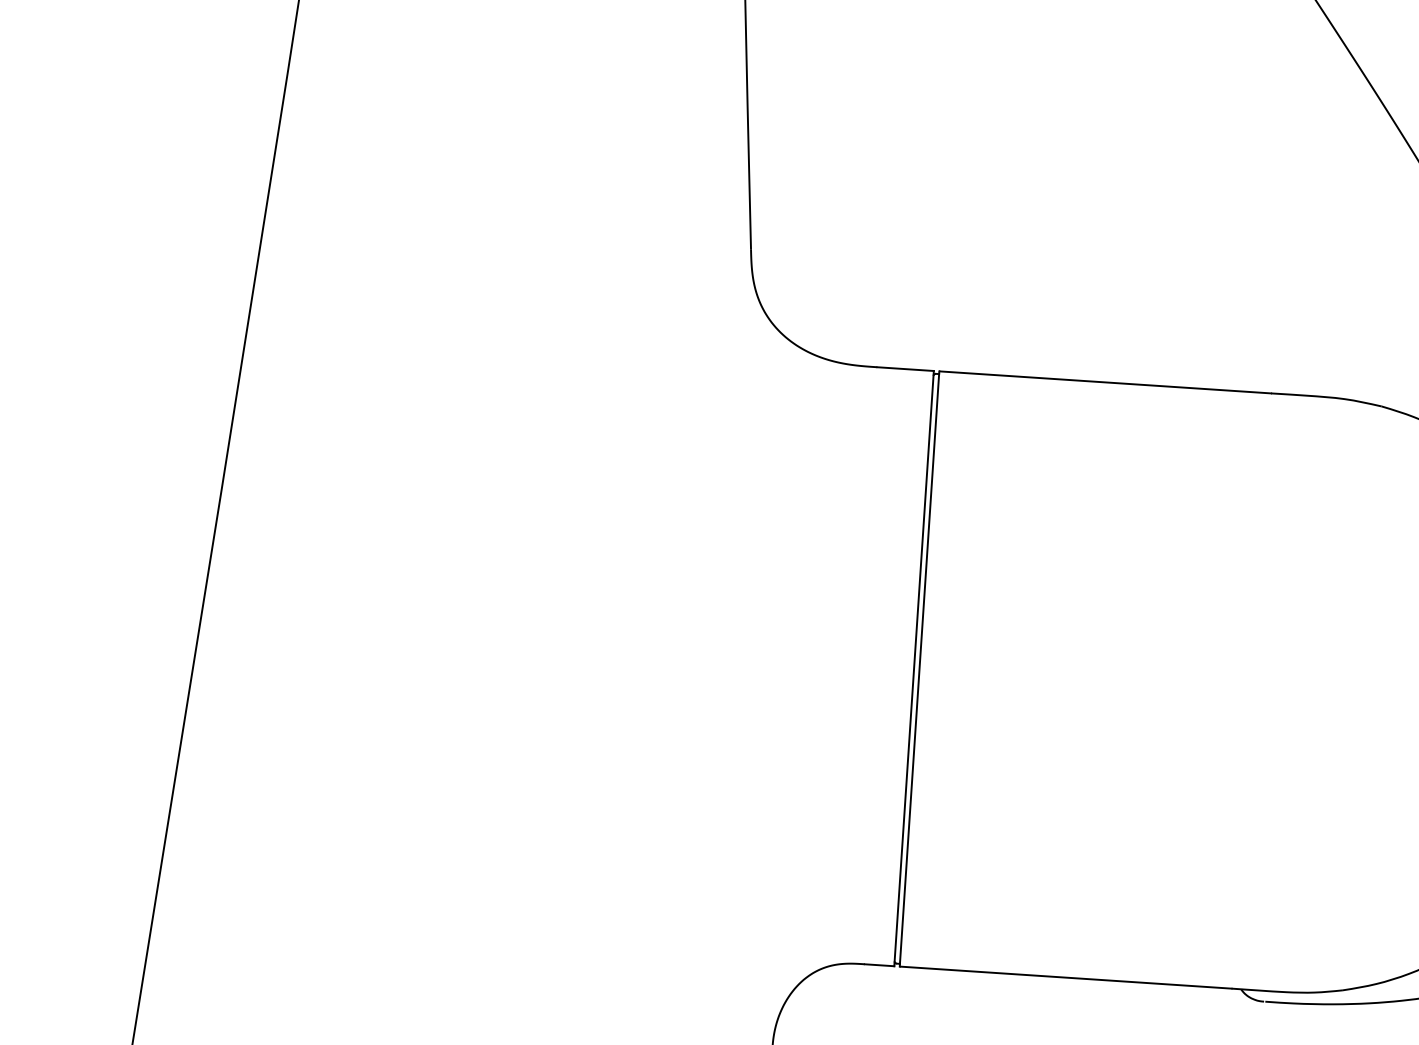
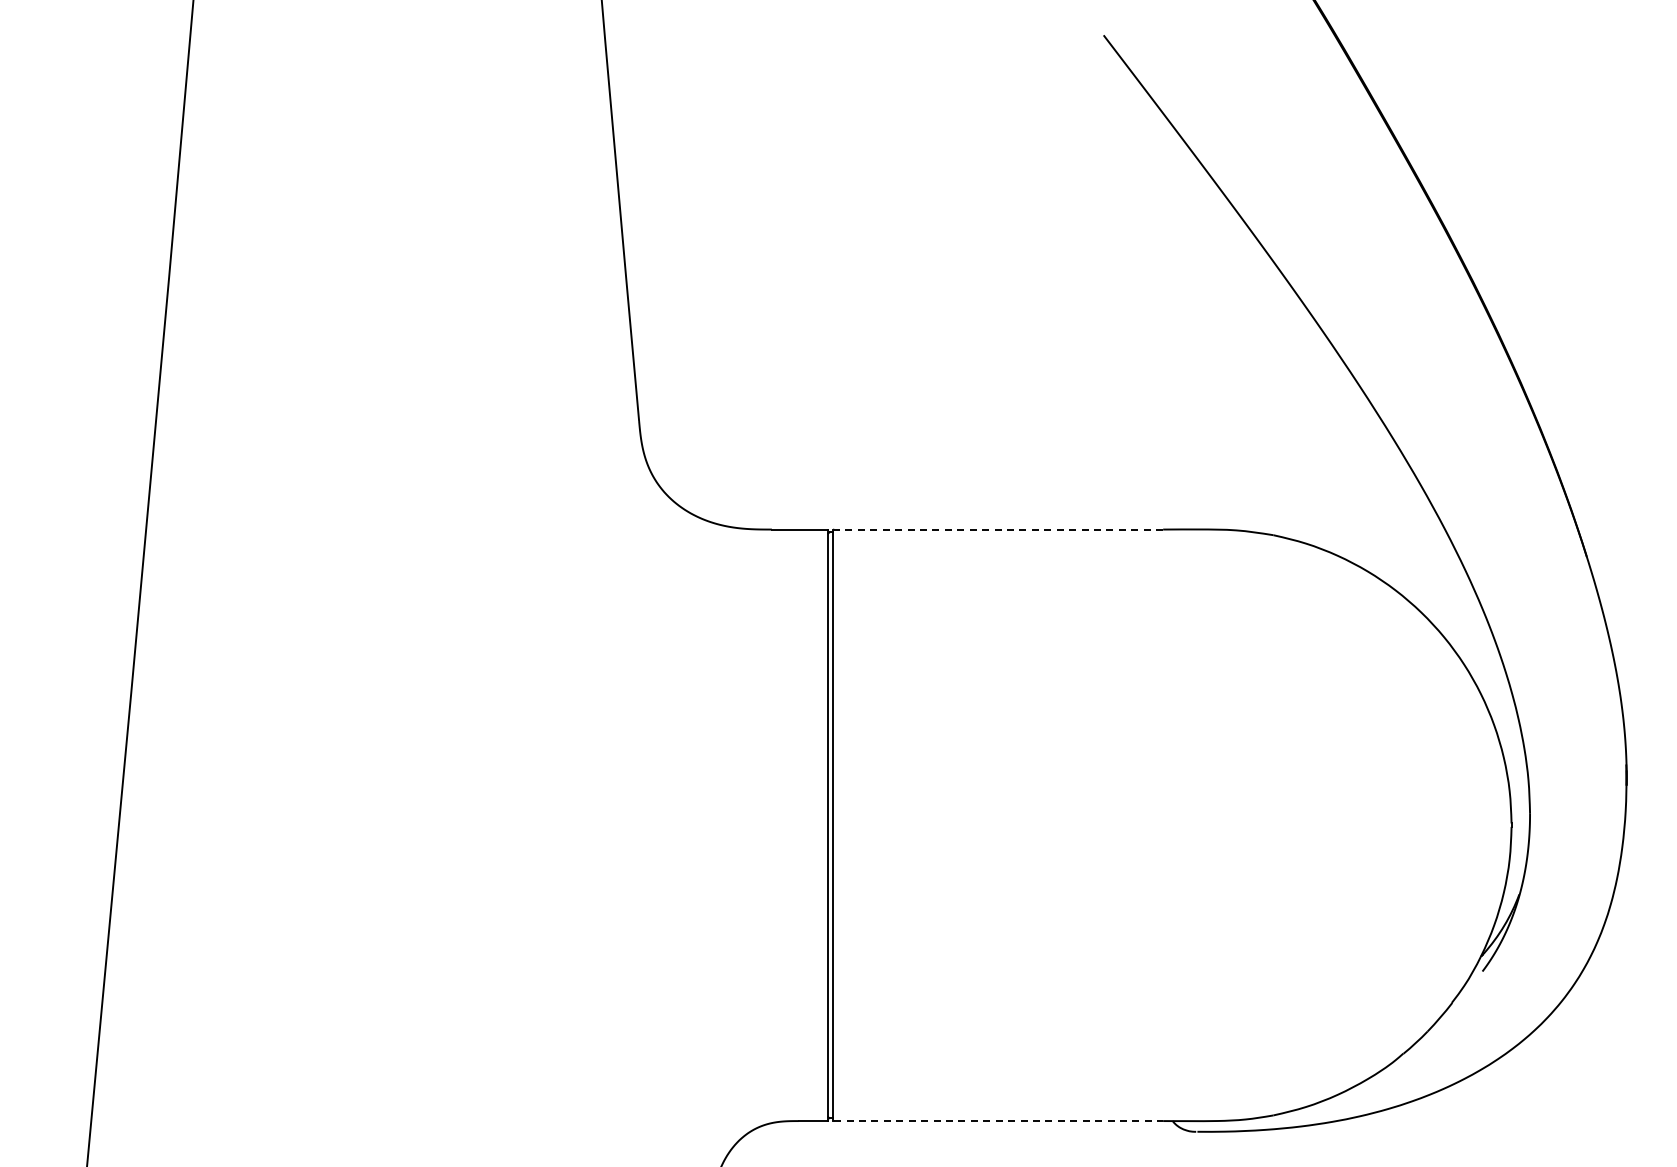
line: (1105, 382) -> (998, 529), solid -> dashed
line: (1066, 978) -> (999, 1121), solid -> dashed

